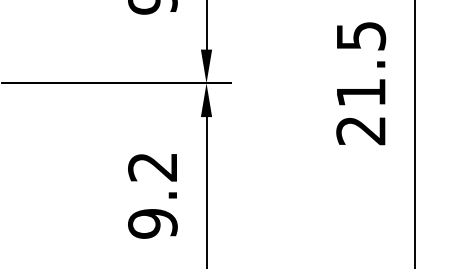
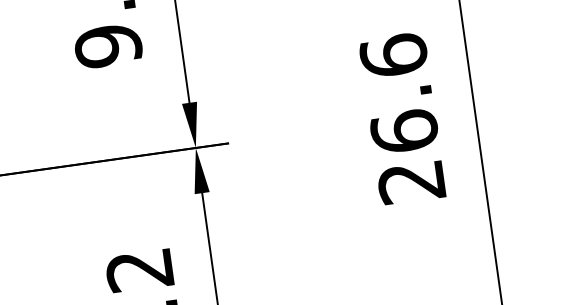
text: (361, 63) -> (399, 92), 21.5 -> 26.6

